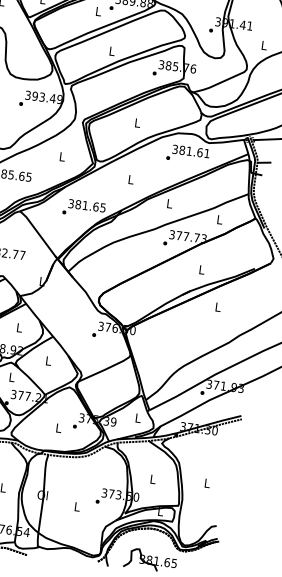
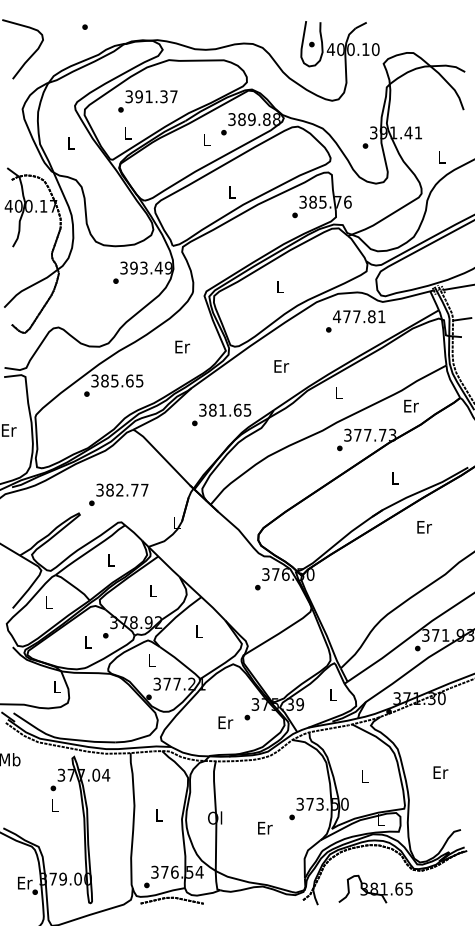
text: (187, 150) -> (353, 316), 381.61 -> 477.81
text: (62, 156) -> (182, 346), L -> Er
text: (131, 179) -> (281, 366), L -> Er
text: (220, 219) -> (411, 405), L -> Er
text: (218, 307) -> (424, 527), L -> Er
text: (58, 428) -> (225, 722), L -> Er
text: (207, 483) -> (440, 772), L -> Er
text: (77, 506) -> (265, 827), L -> Er

